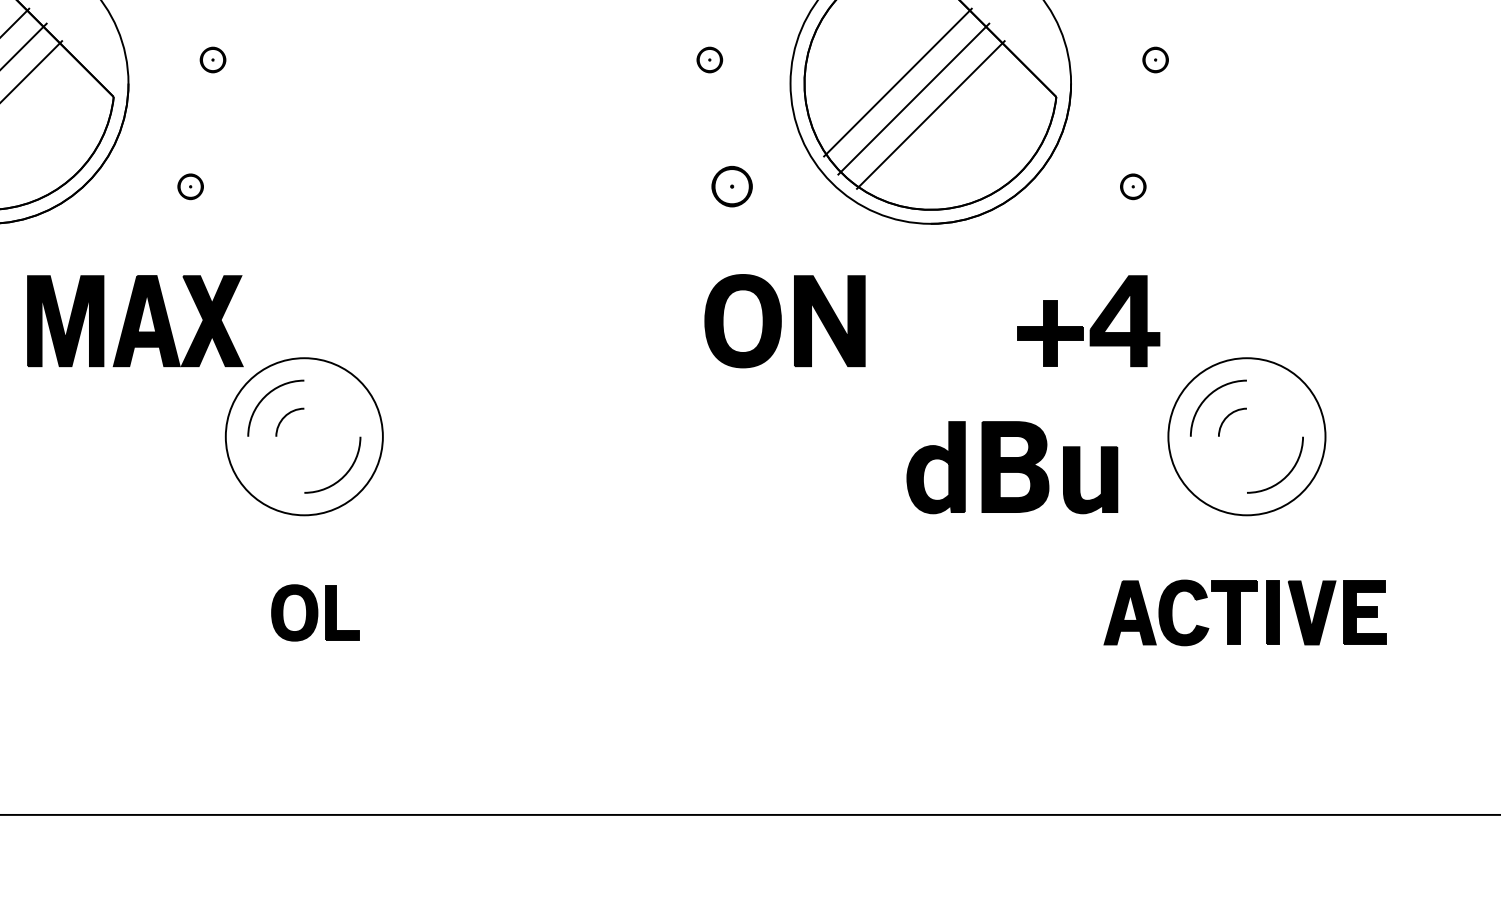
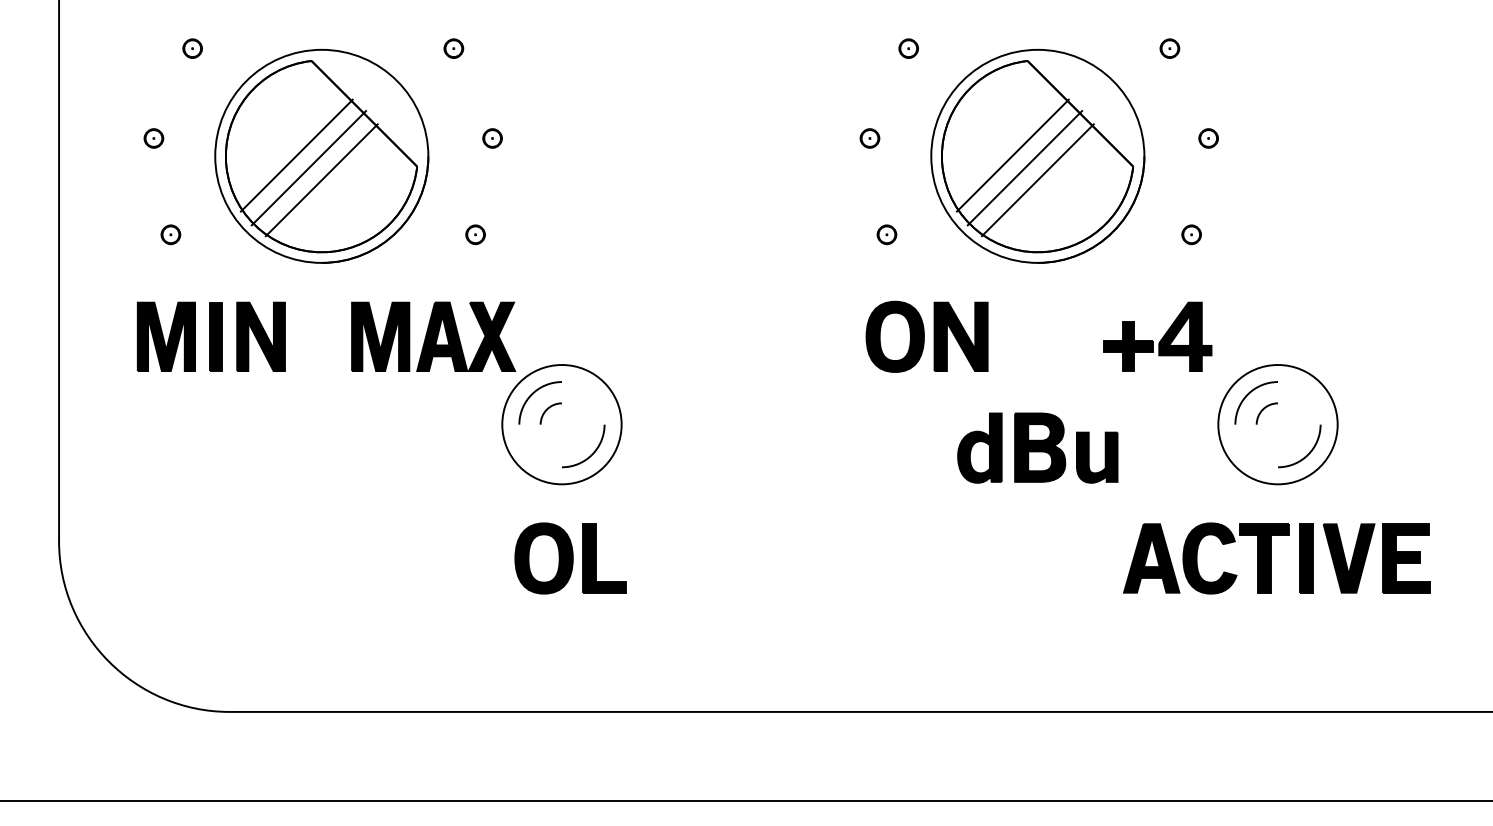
part: (731, 186) -> (886, 234), size x0.62
part: (1011, 466) -> (1037, 447), moved
part: (315, 612) -> (570, 558), size x1.67
part: (1244, 612) -> (1276, 558), size x1.43

